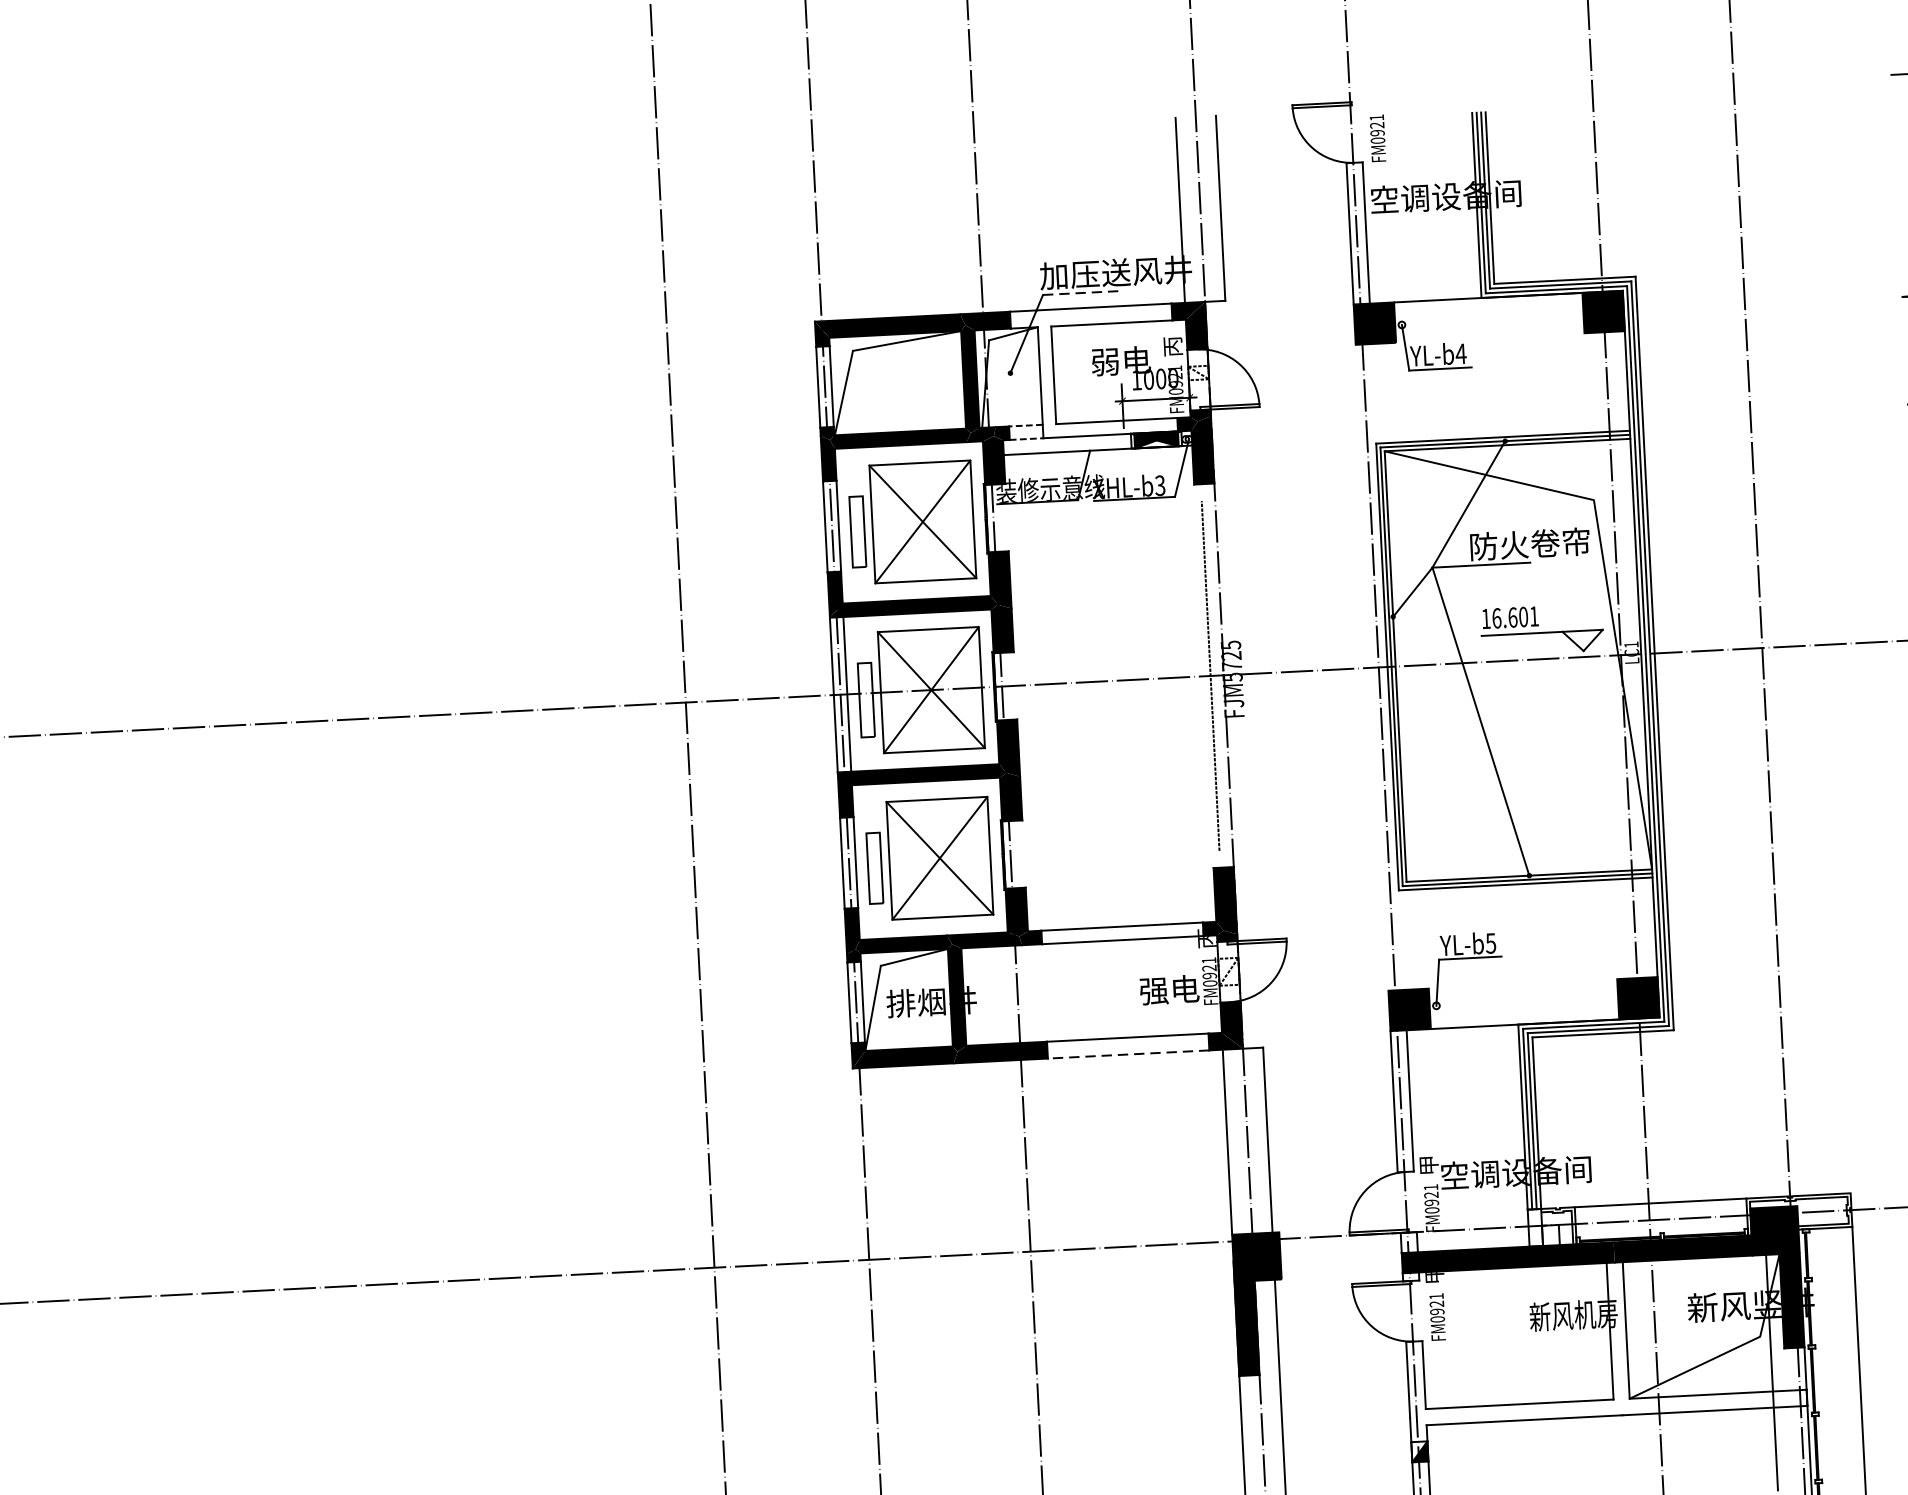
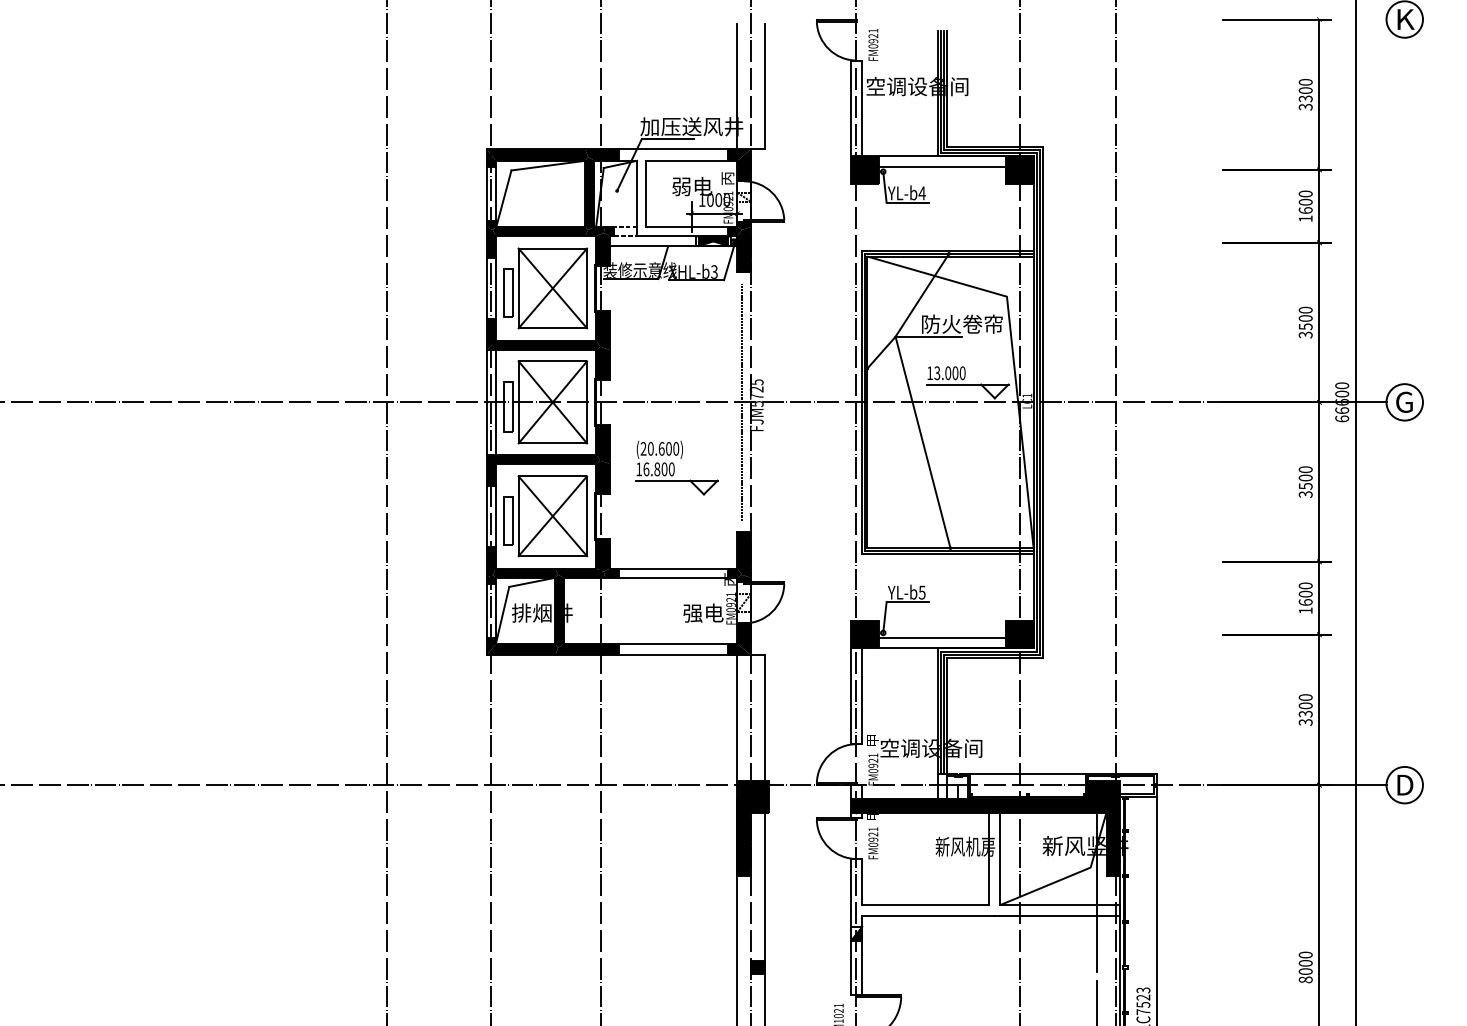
line: (1081, 293) -> (667, 139), dashed -> solid
line: (1489, 314) -> (942, 167), added
text: (1514, 617) -> (949, 373), 16.601 -> 13.000
part: (1118, 777) -> (676, 467), added
line: (1524, 1008) -> (942, 637), added
line: (1128, 1054) -> (673, 655), dashed -> solid

